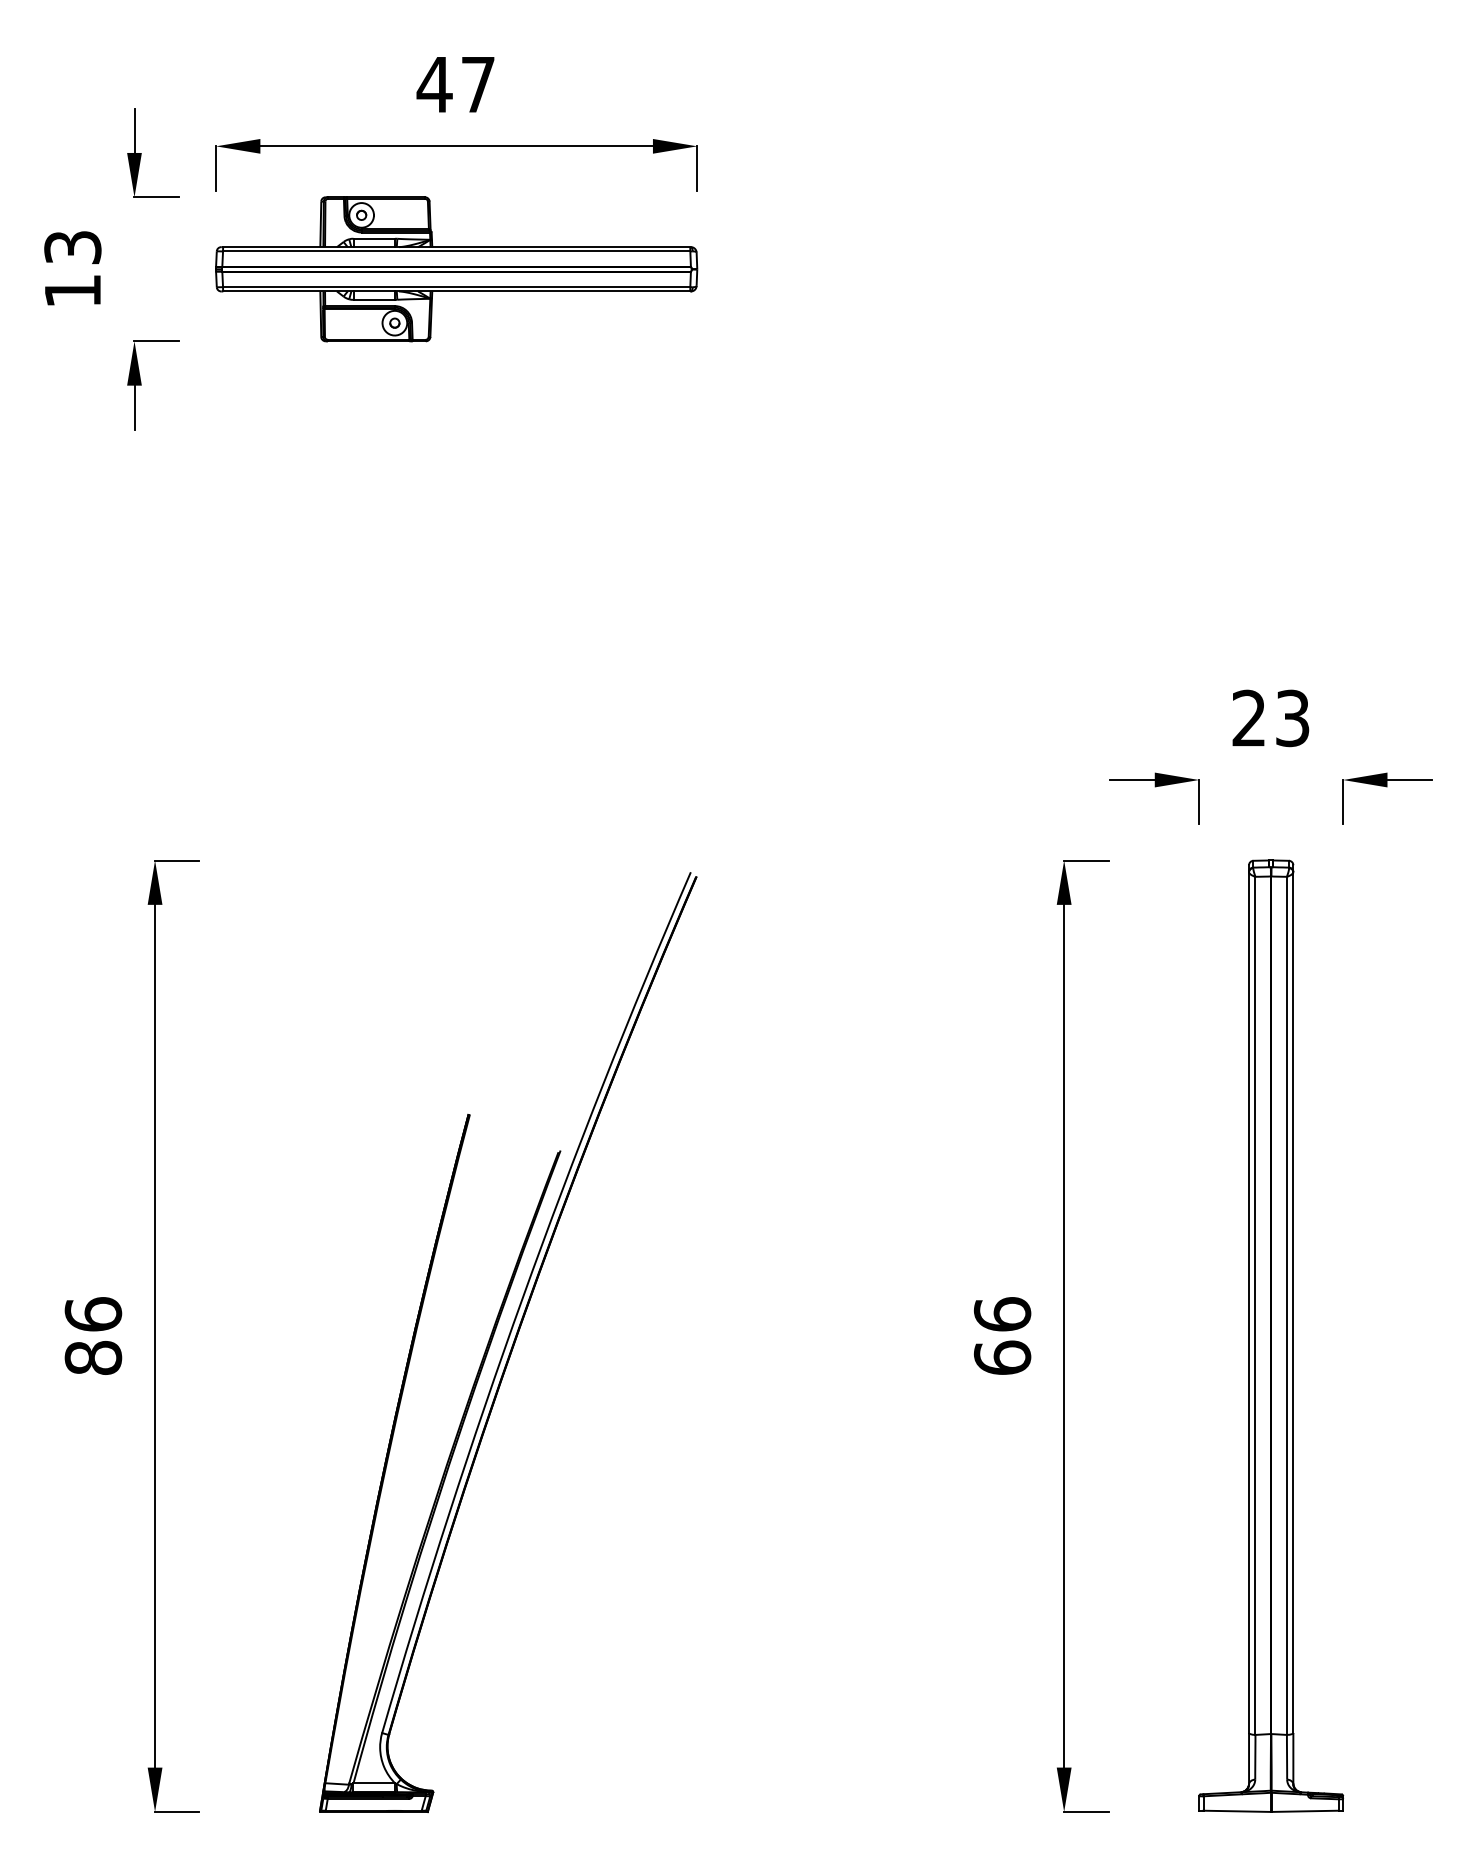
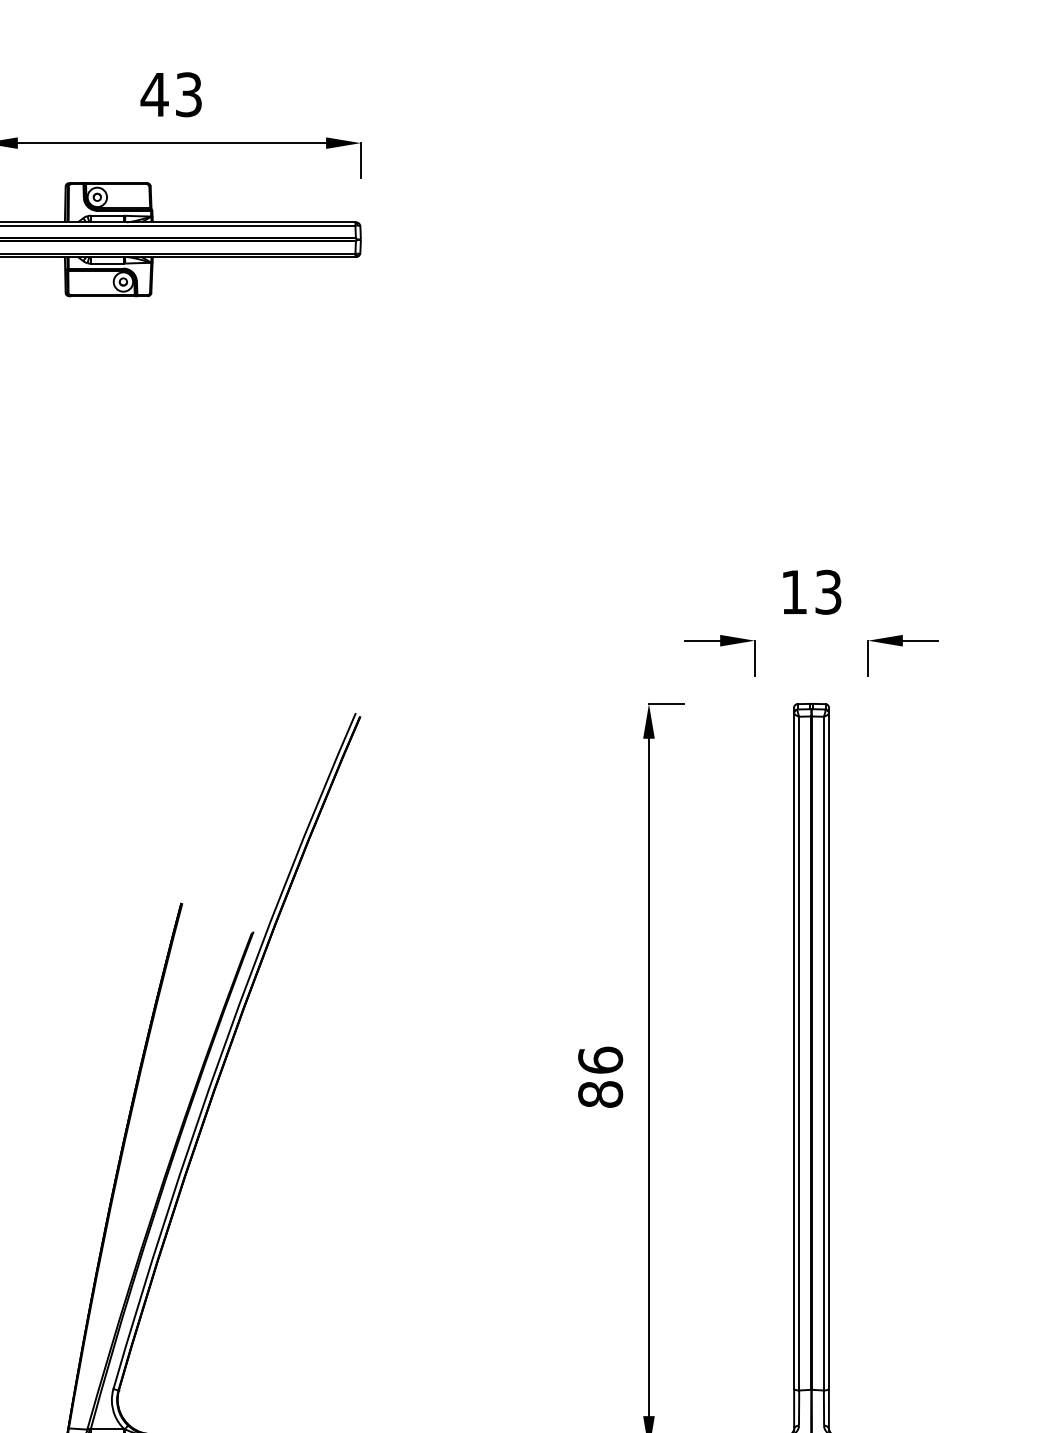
text: (477, 84) -> (188, 94), 47 -> 43
text: (1248, 717) -> (793, 591), 23 -> 13
text: (1002, 1357) -> (600, 1094), 66 -> 86

